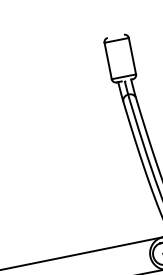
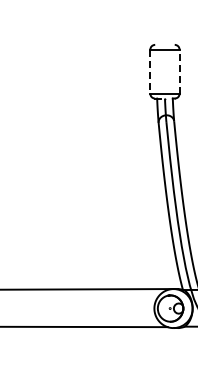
line: (132, 56) -> (179, 71), solid -> dashed
line: (108, 60) -> (150, 71), solid -> dashed

